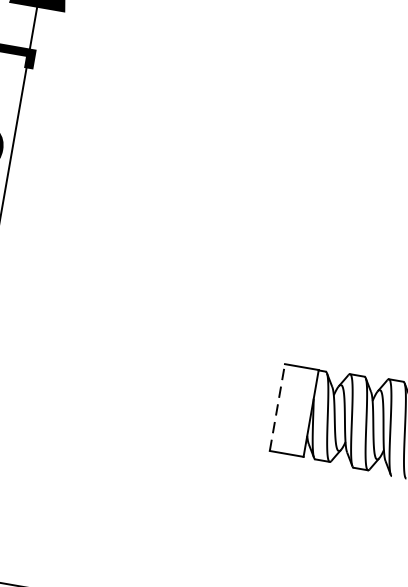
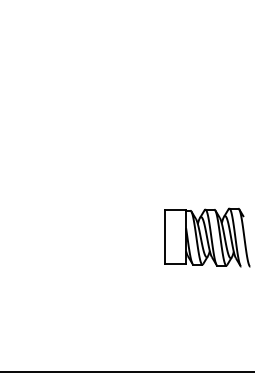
line: (277, 407) -> (165, 237), dashed -> solid

